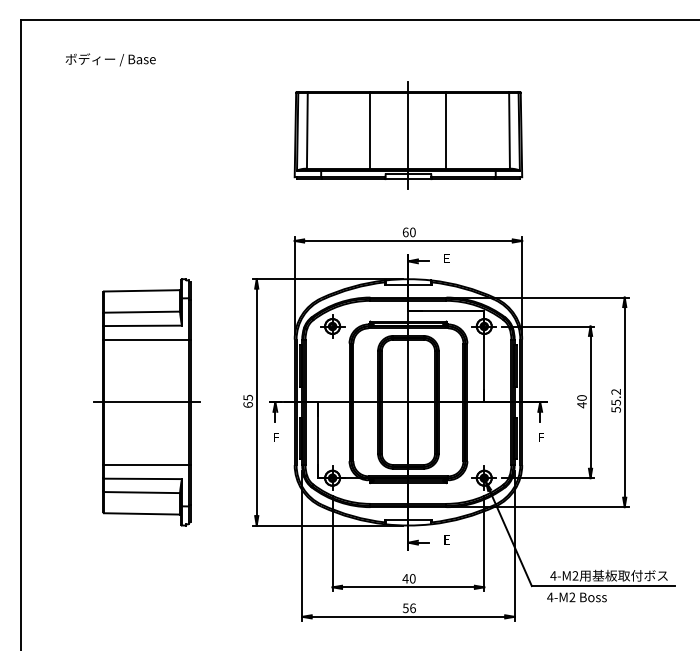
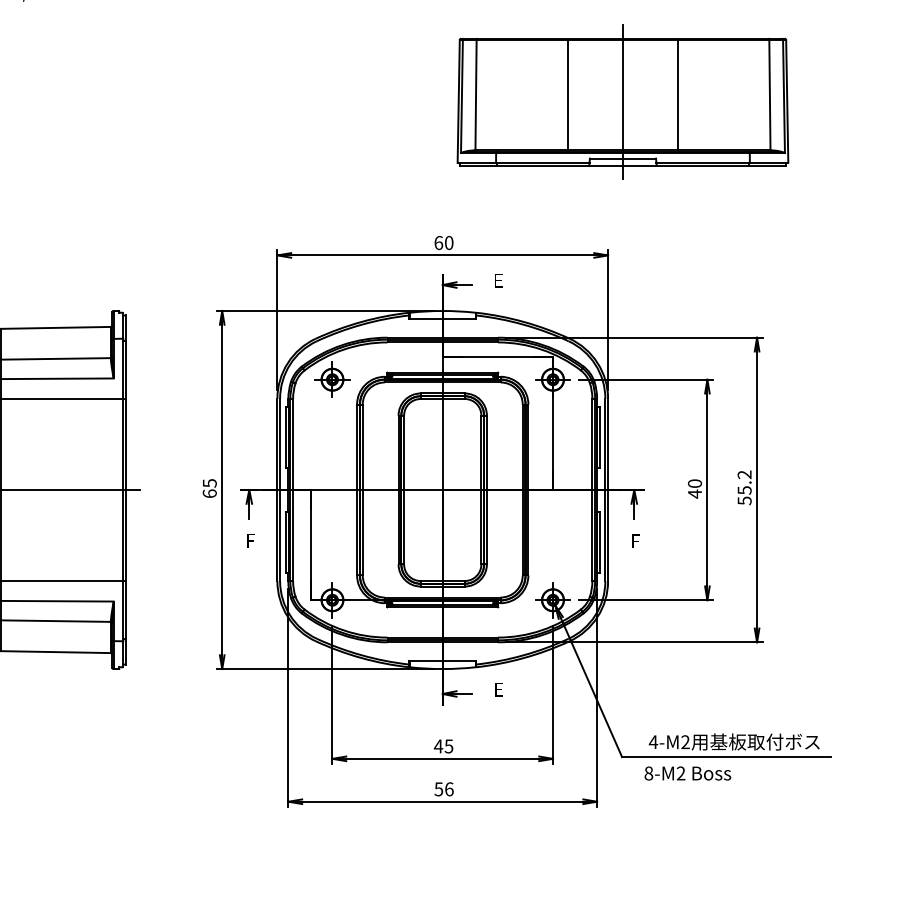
part: (408, 135) -> (623, 102), moved
text: (412, 578) -> (448, 746), 40 -> 45
text: (550, 597) -> (649, 773), 4-M2 -> 8-M2

